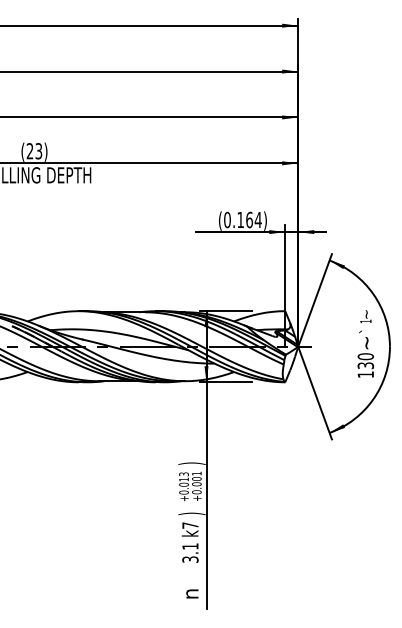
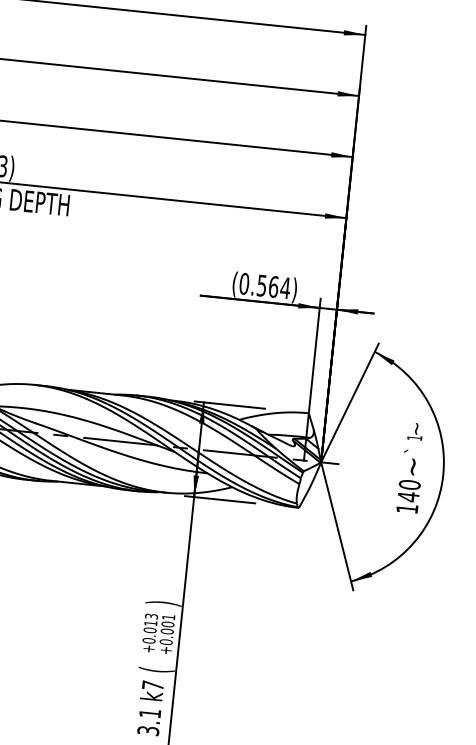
text: (240, 220) -> (261, 286), (0.164) -> (0.564)
text: (365, 365) -> (408, 496), 130 -> 140
text: (191, 513) -> (156, 669), ) -> (

